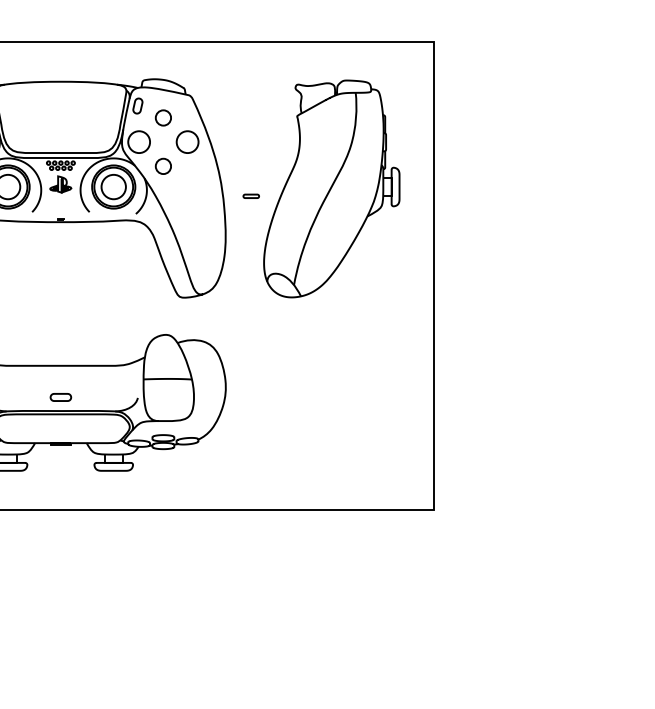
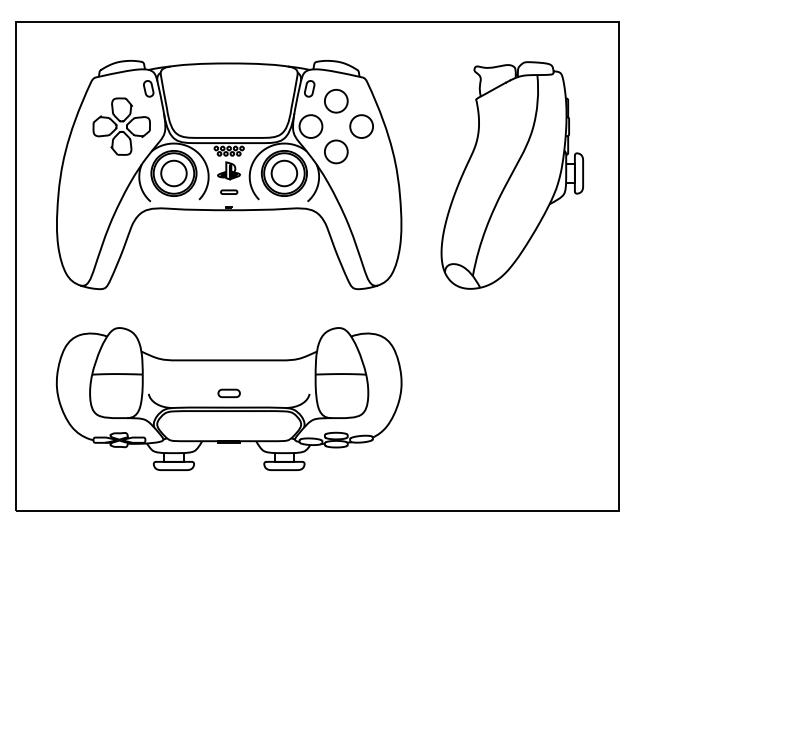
circle: (163, 118) -> (336, 101), size x1.43
circle: (163, 165) -> (336, 151), size x1.43
part: (251, 195) -> (229, 191), moved

